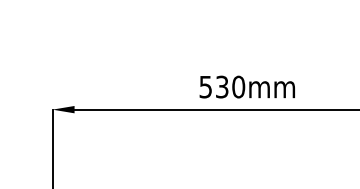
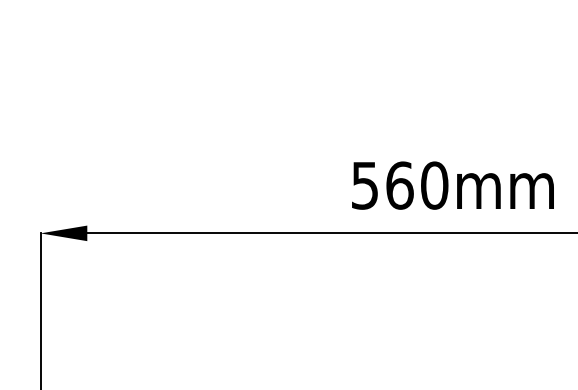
text: (222, 86) -> (400, 184), 530mm -> 560mm

